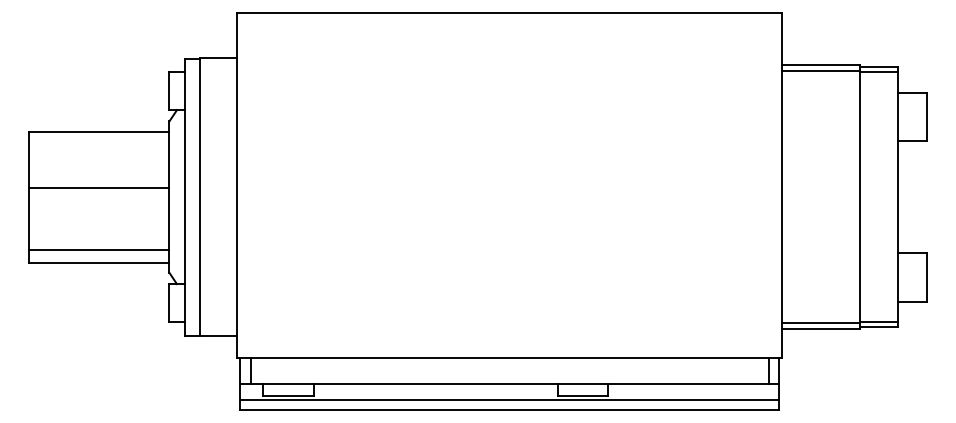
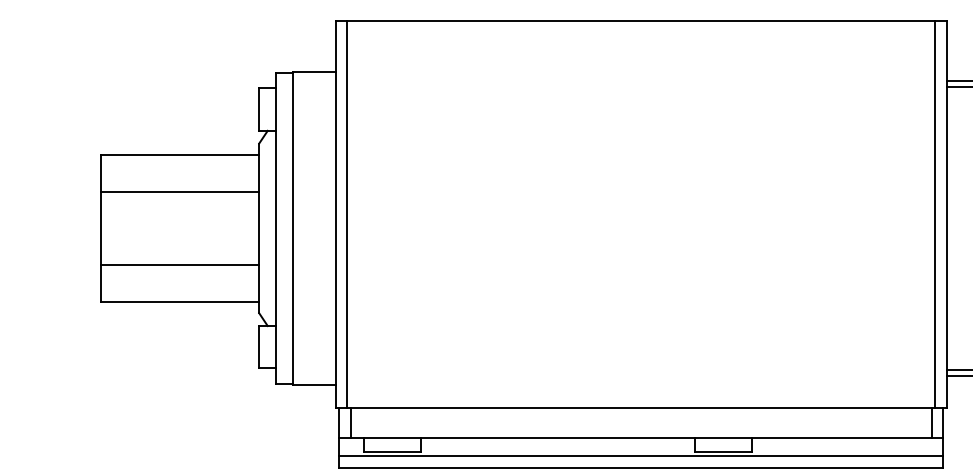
line: (248, 184) -> (347, 214), added
line: (771, 184) -> (934, 214), added
line: (98, 188) -> (179, 191), moved
line: (98, 249) -> (179, 264), moved

